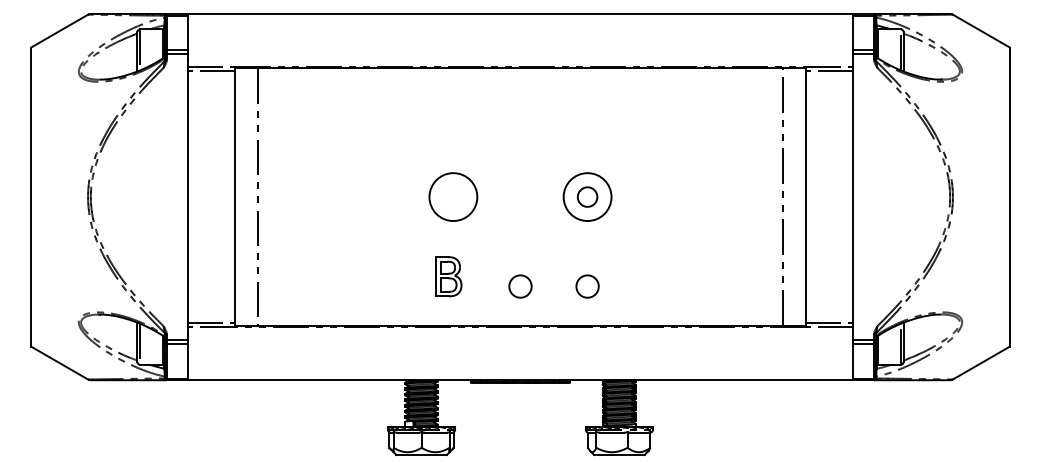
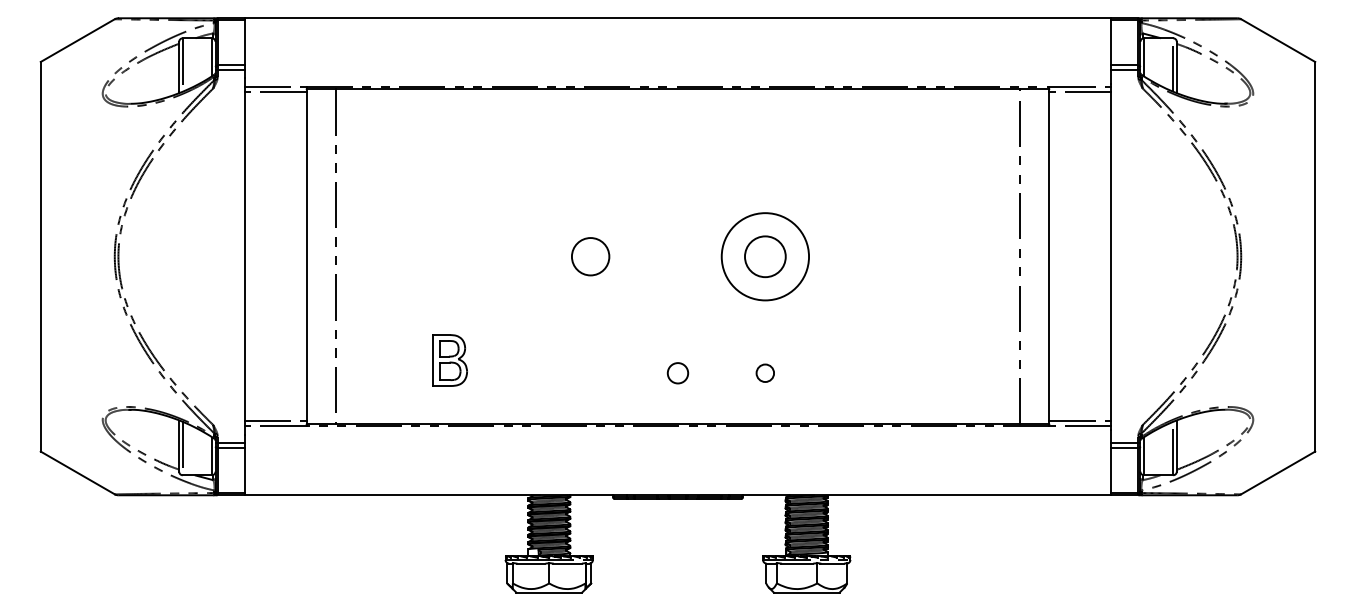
circle: (453, 196) -> (590, 256), size x0.6
circle: (587, 196) -> (765, 256), size x1.6
circle: (587, 197) -> (765, 257), size x1.4
part: (448, 276) -> (450, 360), moved
circle: (520, 286) -> (678, 373), size x0.7
circle: (587, 286) -> (765, 373), size x0.6

